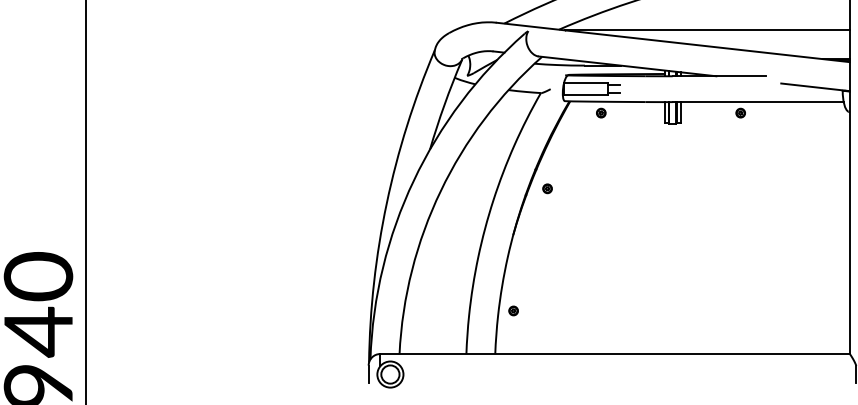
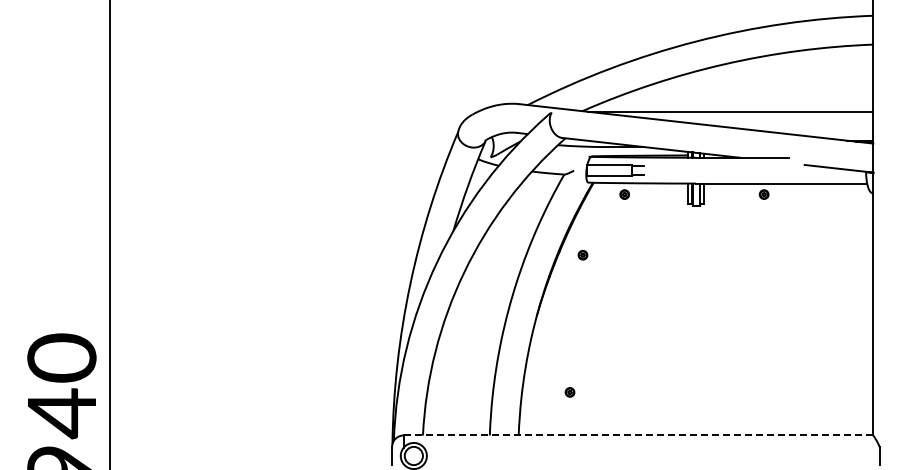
part: (547, 189) -> (582, 255), moved
part: (513, 311) -> (569, 392), moved
line: (615, 354) -> (638, 435), solid -> dashed

